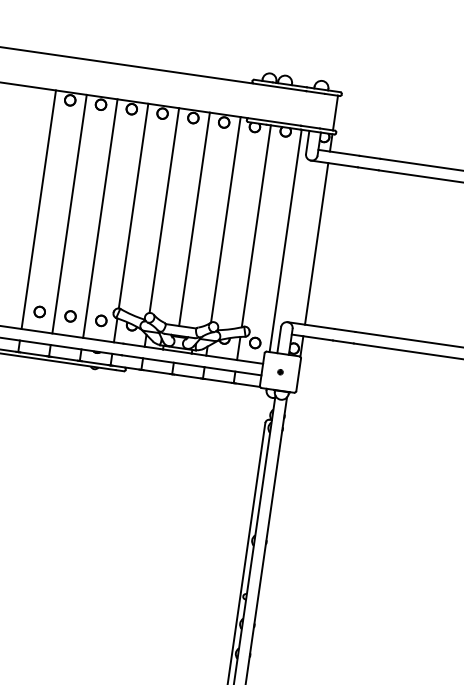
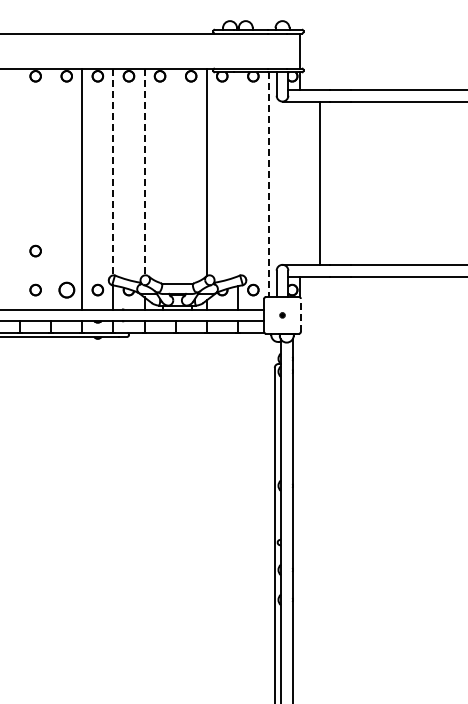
line: (133, 206) -> (113, 172), solid -> dashed
line: (39, 209) -> (20, 188), removed
line: (164, 211) -> (144, 172), solid -> dashed
line: (69, 213) -> (51, 188), removed
line: (194, 219) -> (175, 176), removed
line: (256, 226) -> (237, 174), removed
line: (285, 241) -> (268, 185), solid -> dashed
line: (317, 243) -> (320, 182), moved
part: (45, 272) -> (35, 250), added
part: (70, 315) -> (66, 289), size x1.4
line: (298, 373) -> (300, 314), solid -> dashed

